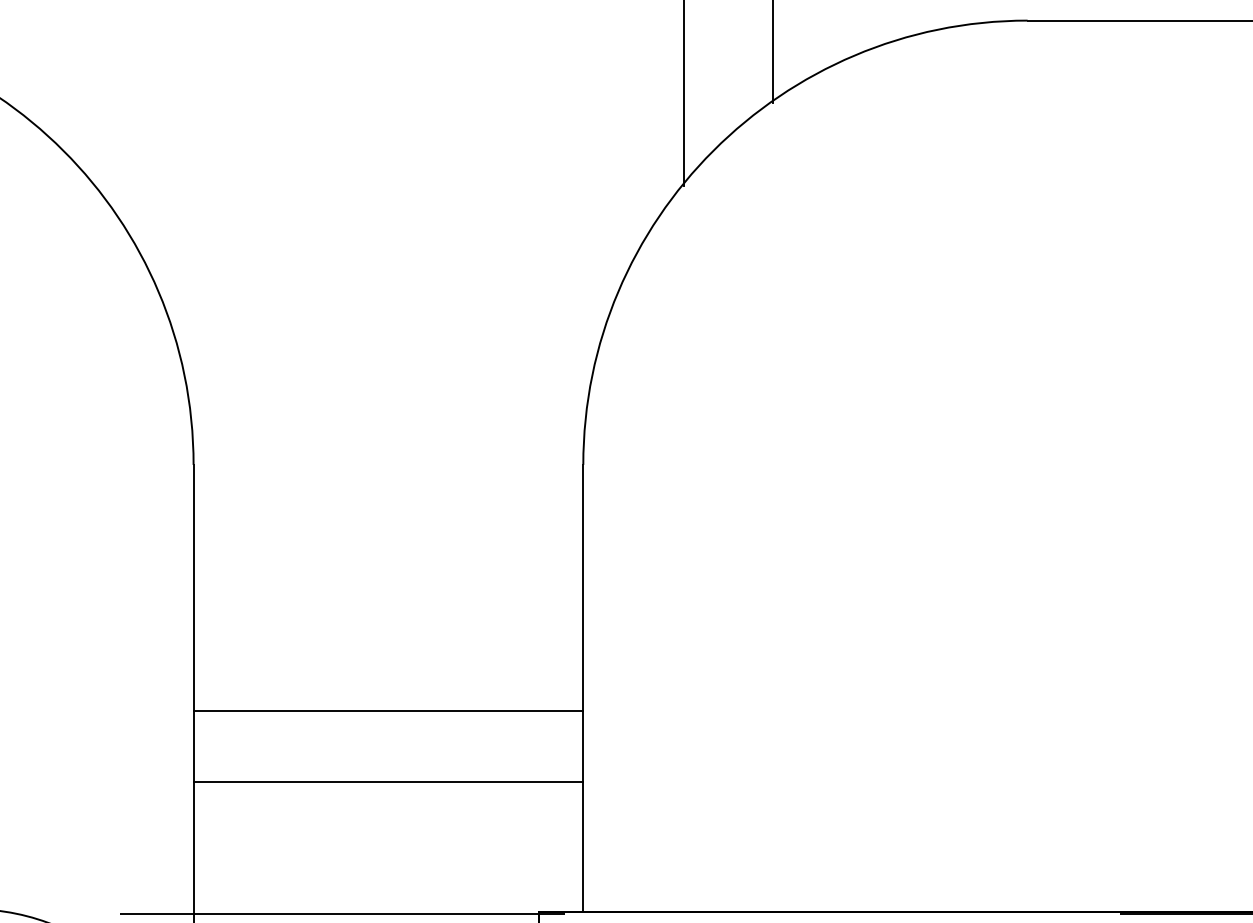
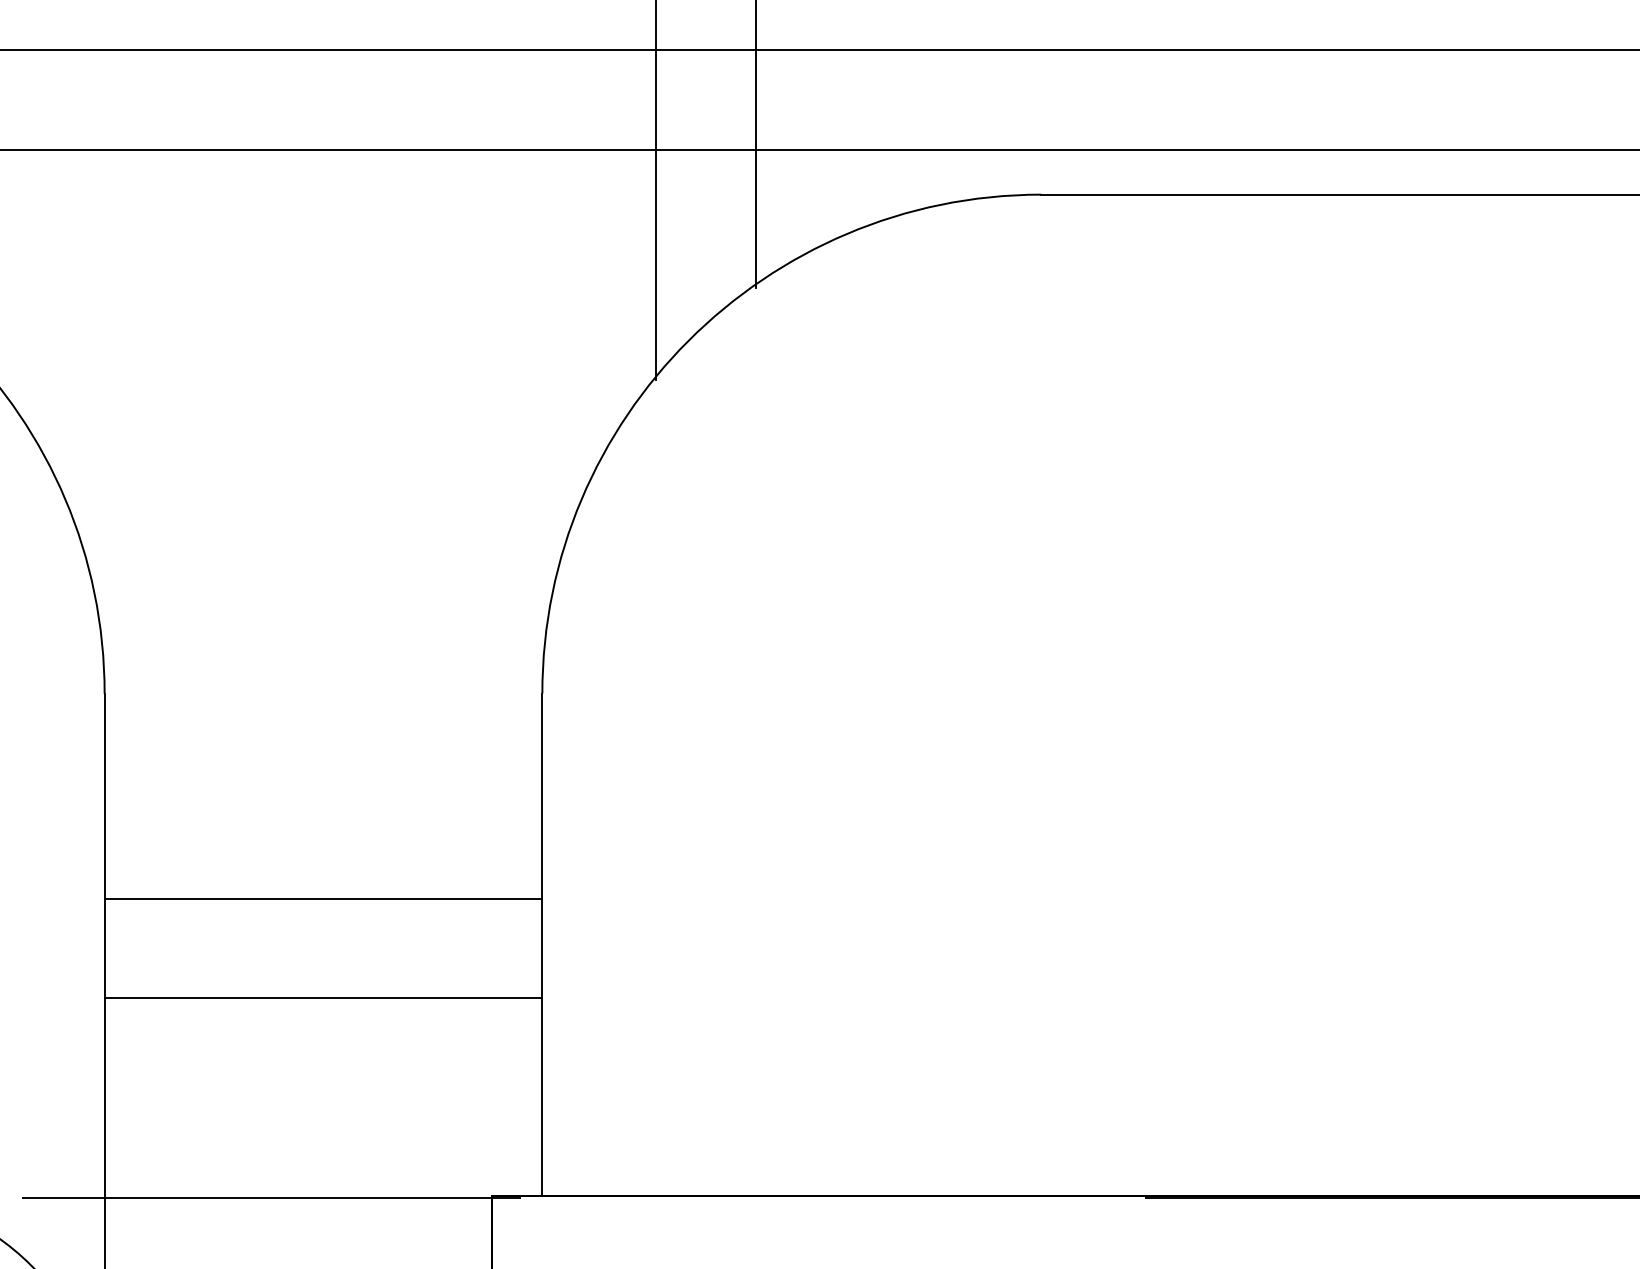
line: (388, 710) -> (323, 898), moved
line: (388, 782) -> (323, 998), moved

